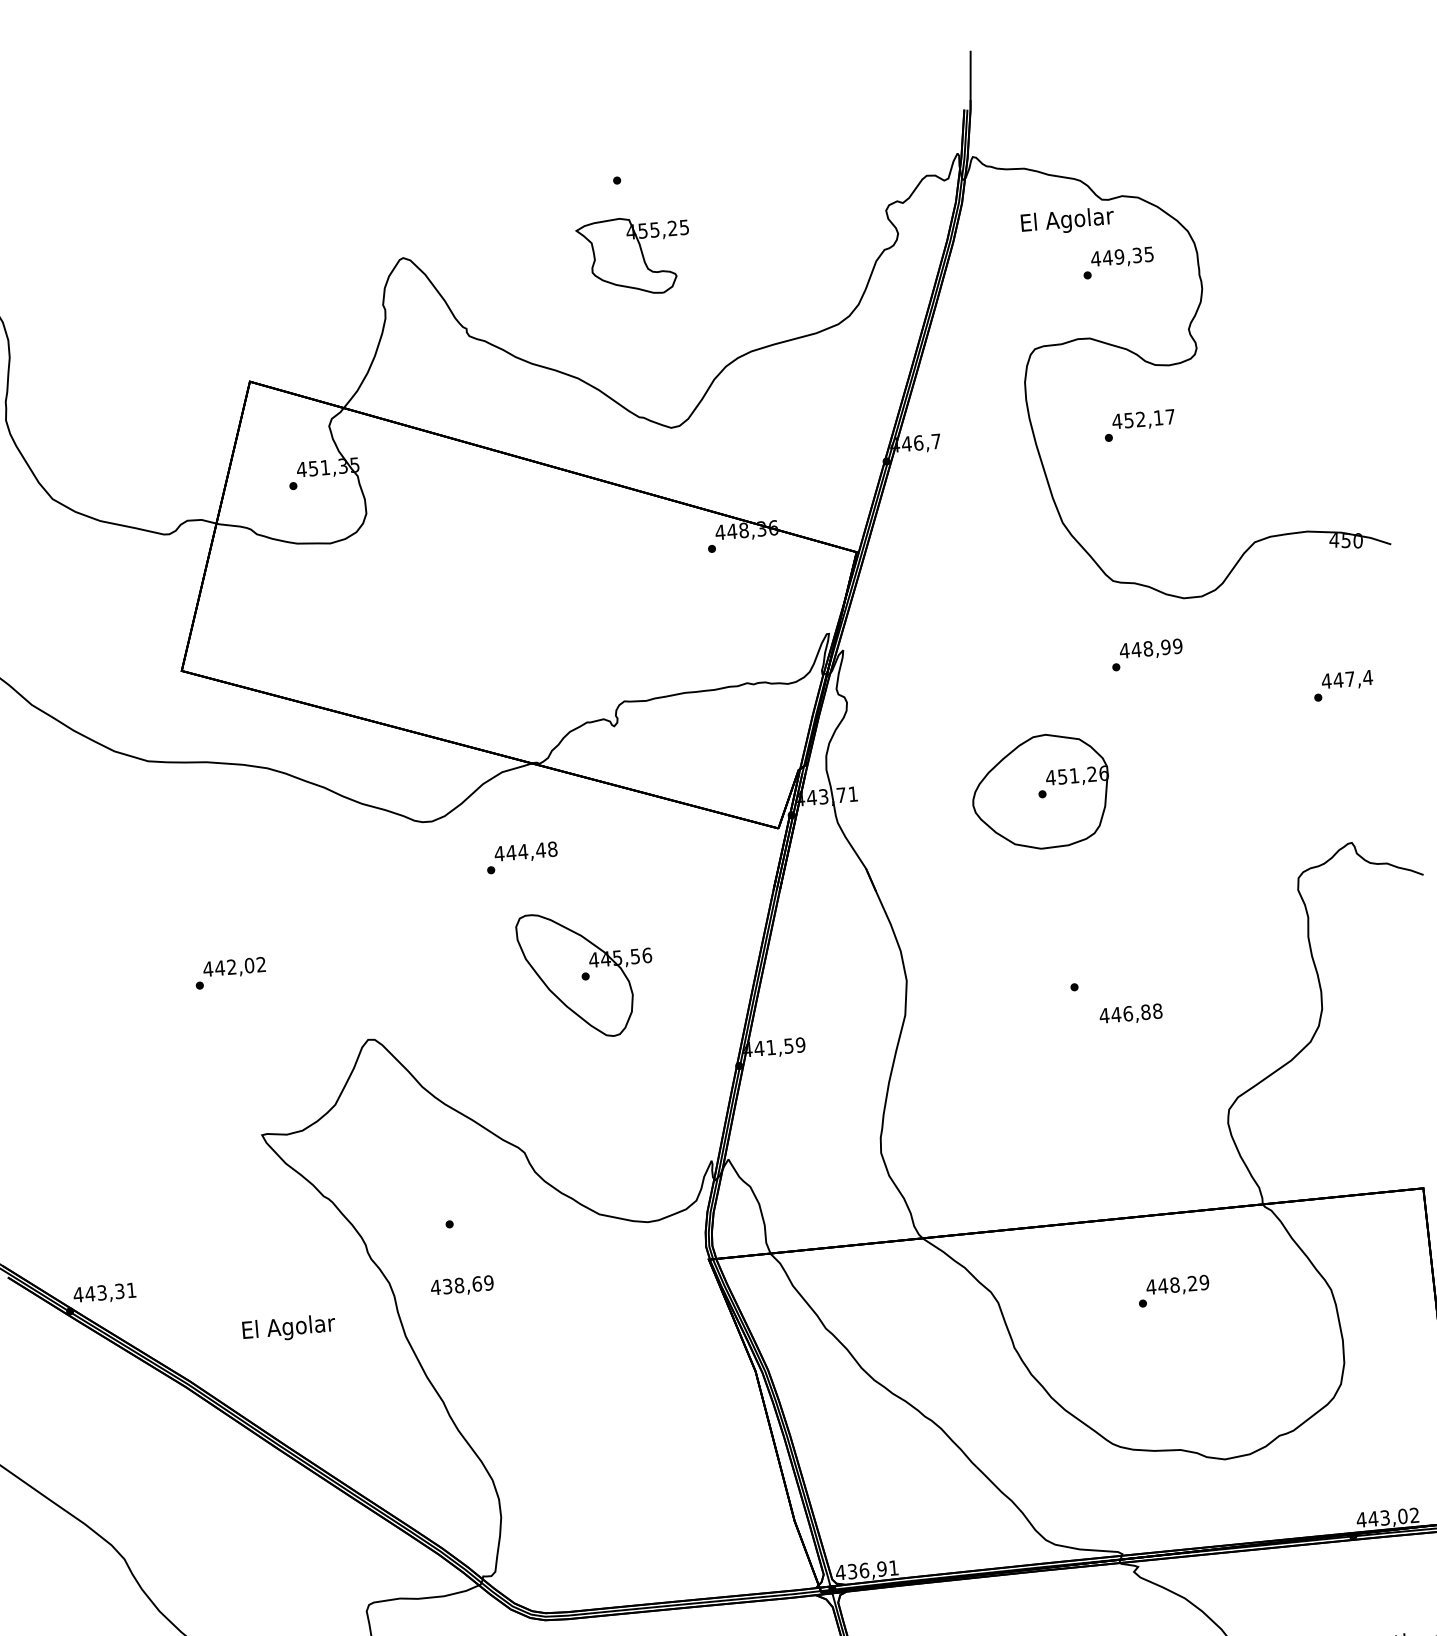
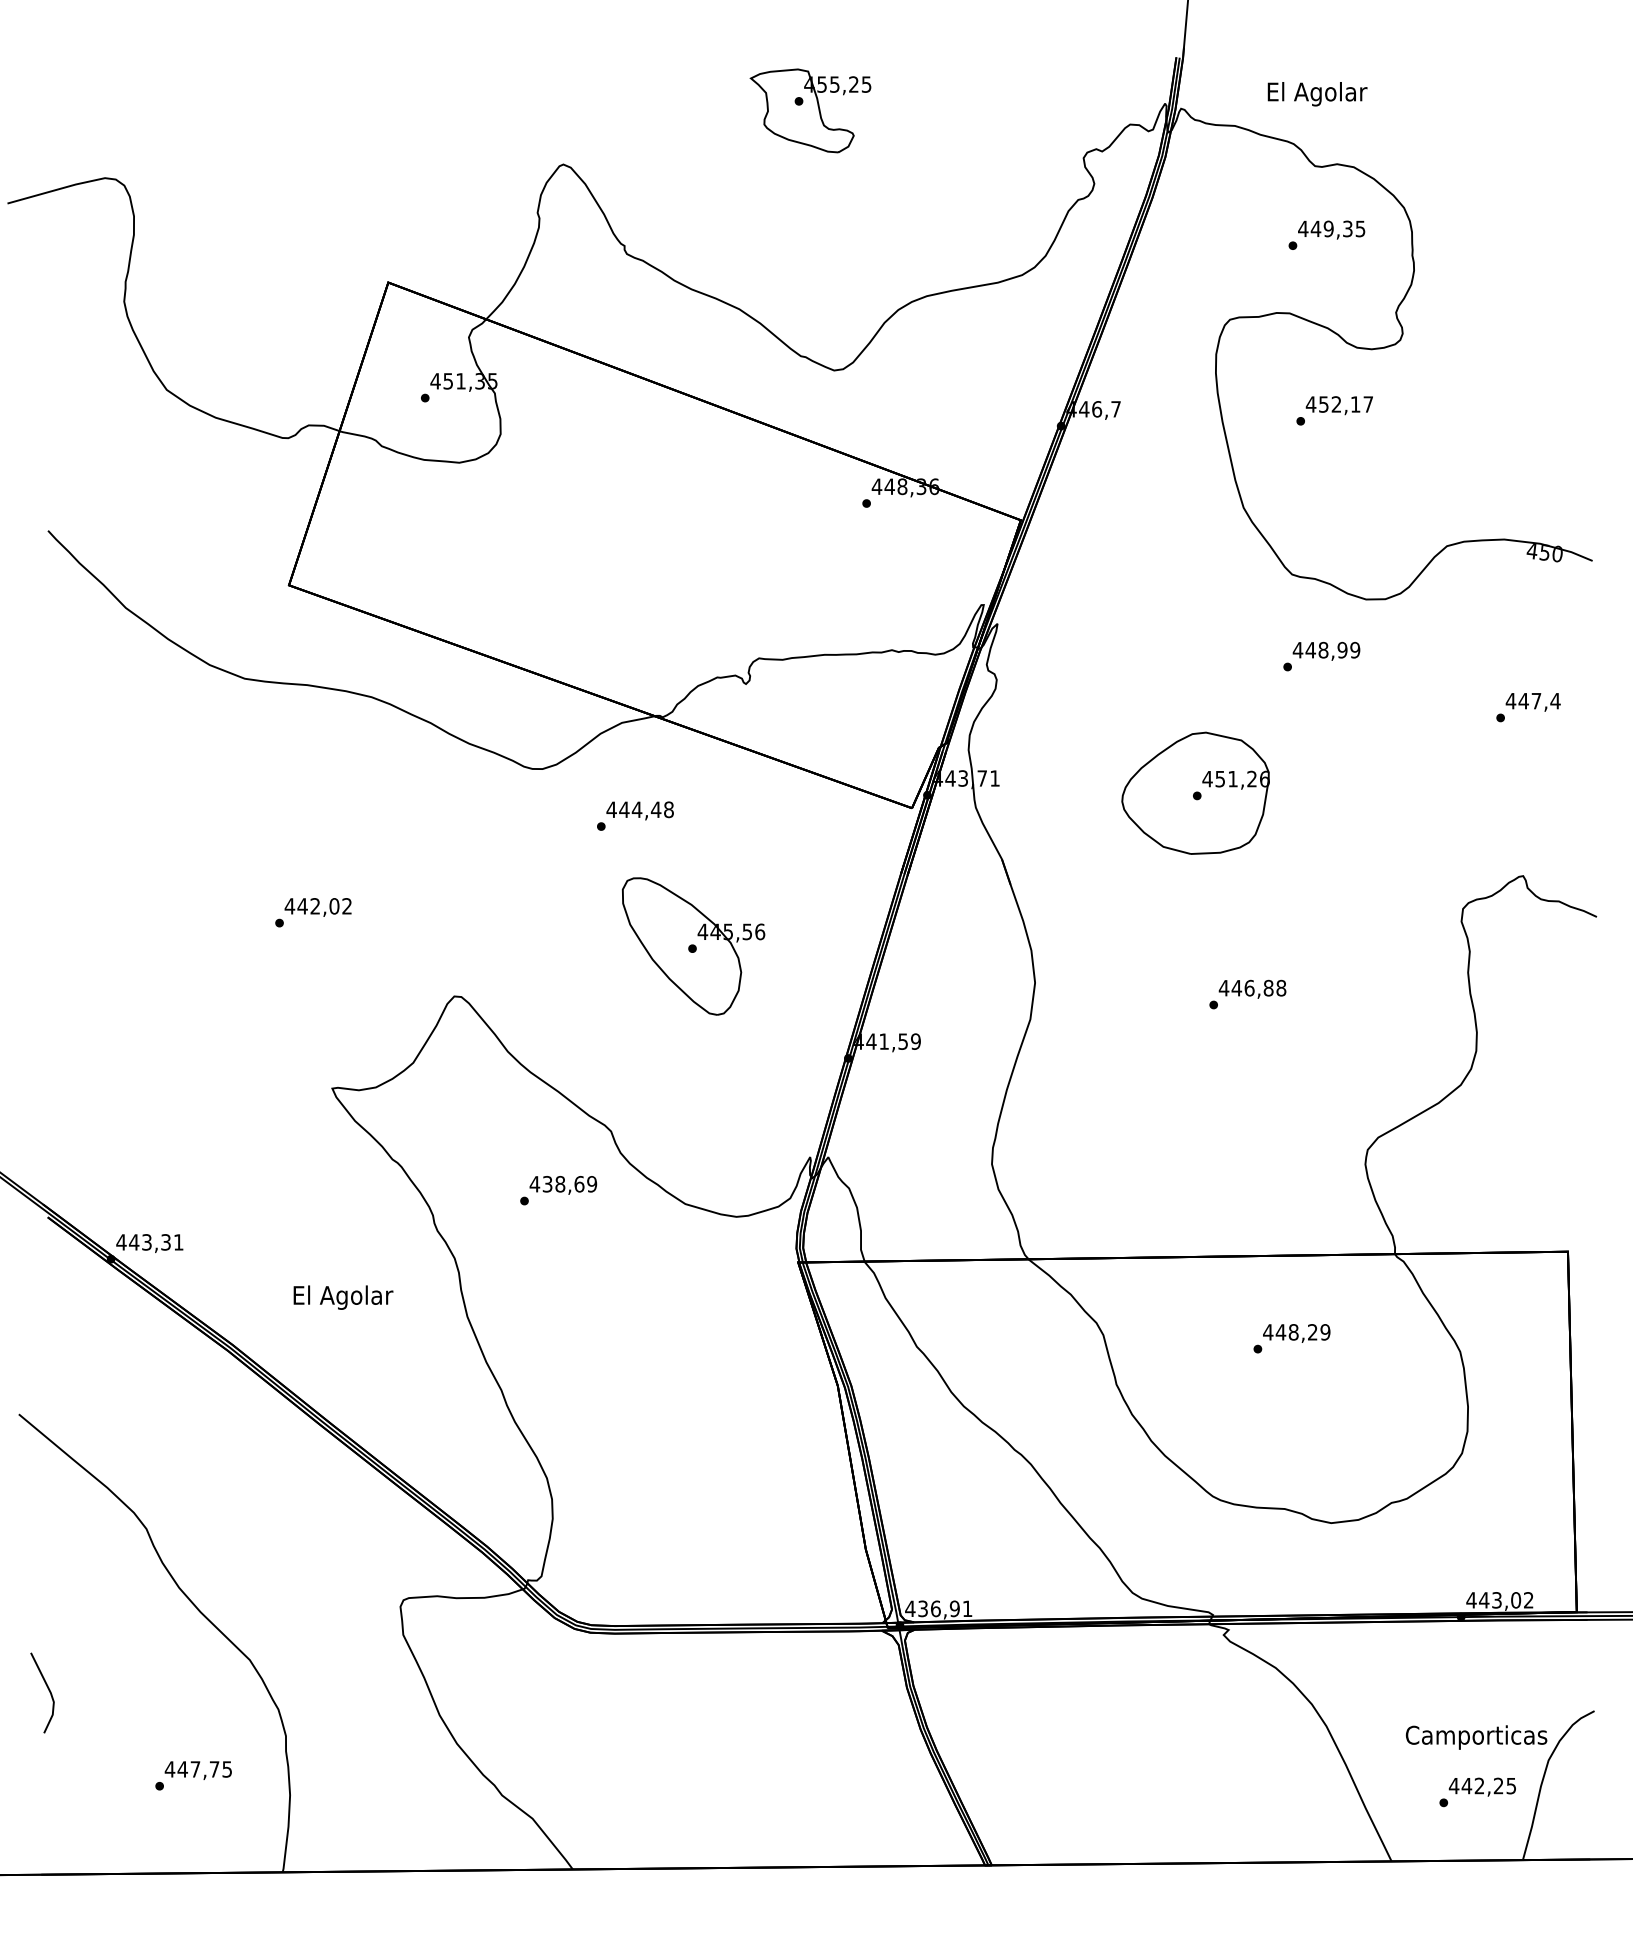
text: (1067, 221) -> (1317, 94), moved
part: (634, 255) -> (810, 110), moved
text: (1130, 1013) -> (1252, 988), moved
text: (462, 1286) -> (563, 1185), moved

